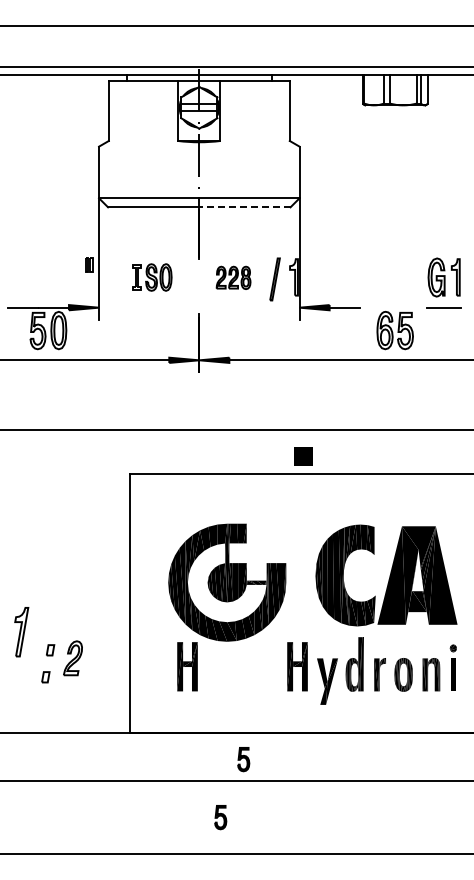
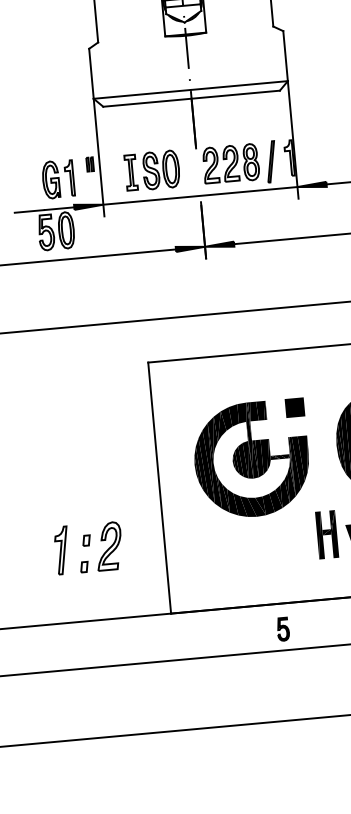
line: (244, 207) -> (235, 94), dashed -> solid
part: (54, 277) -> (57, 179), added
part: (152, 277) -> (152, 170), size x1.43
part: (233, 277) -> (230, 163), size x1.67
line: (199, 307) -> (200, 195), added
part: (303, 456) -> (295, 407), moved
part: (21, 632) -> (62, 550), moved
part: (72, 658) -> (108, 546), size x1.43
part: (187, 666) -> (220, 544), removed
part: (220, 817) -> (265, 687), removed

